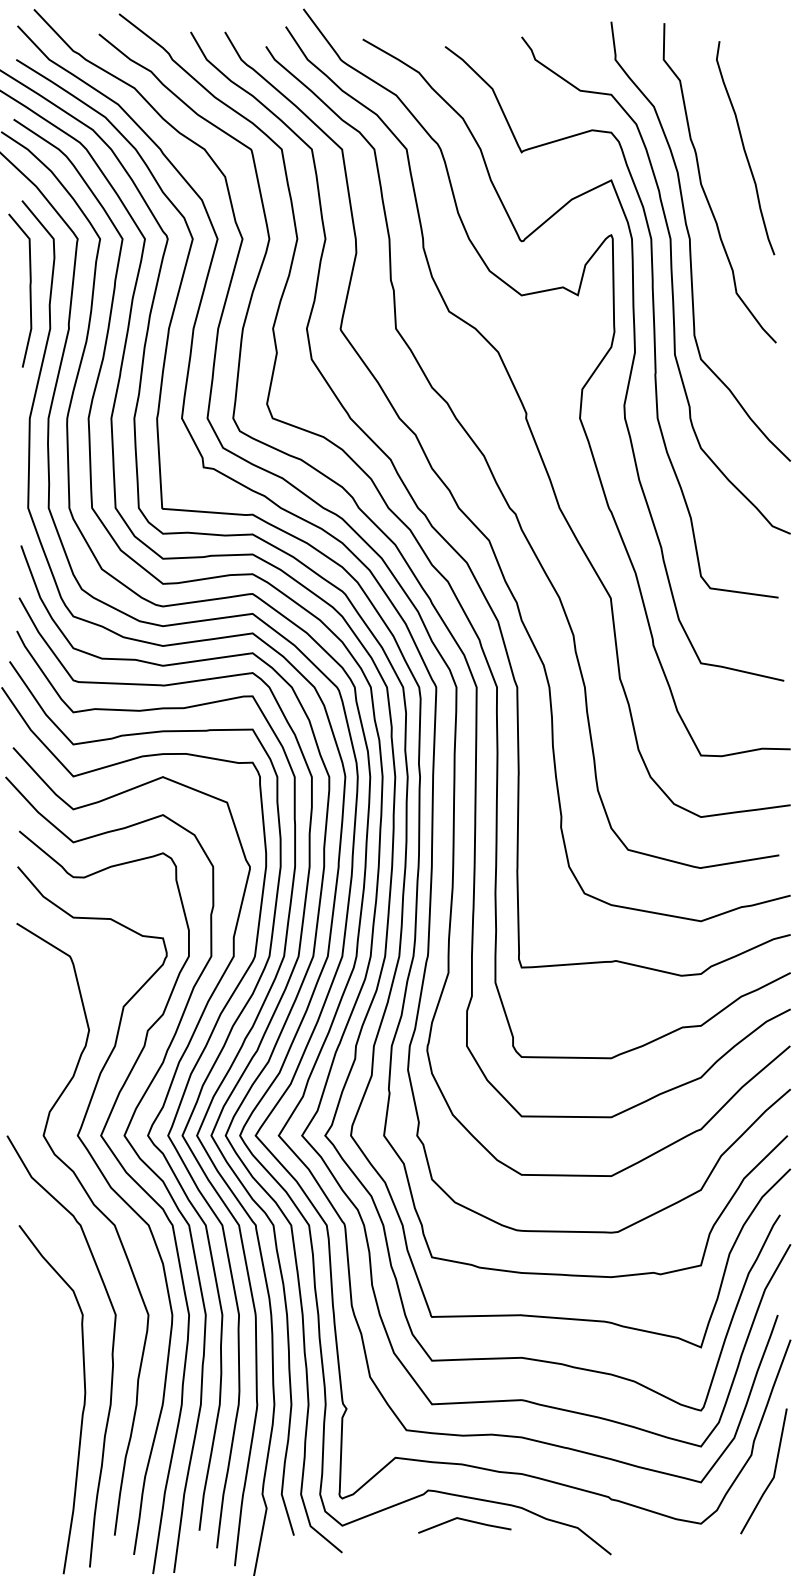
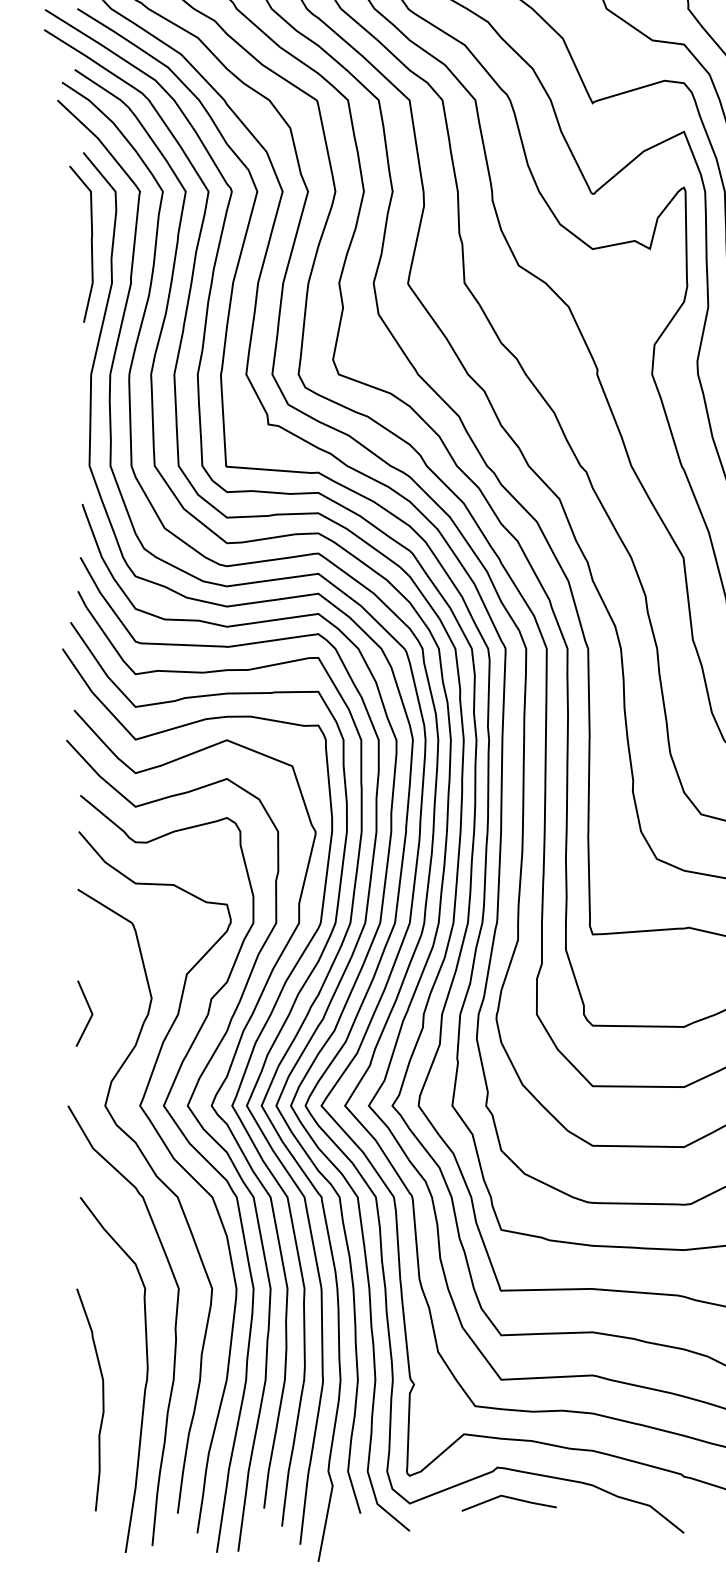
line: (28, 1042) -> (89, 1010), added
curve: (40, 1423) -> (102, 1399), added
line: (466, 1521) -> (510, 1499), moved

